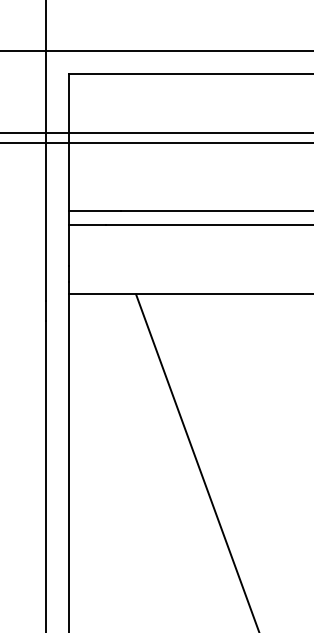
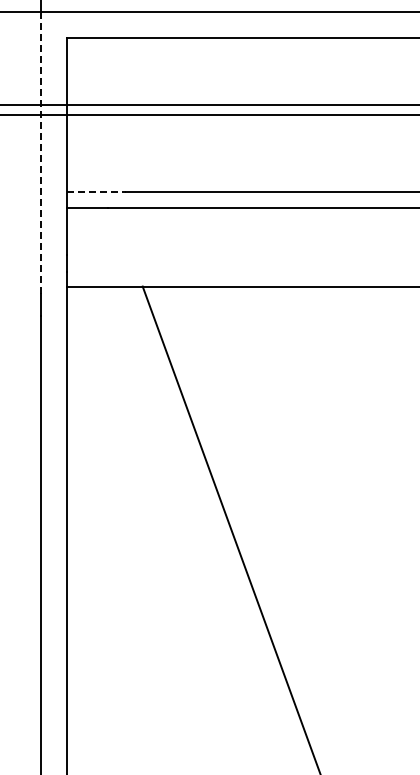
line: (46, 176) -> (41, 153), solid -> dashed
line: (95, 210) -> (97, 192), solid -> dashed

